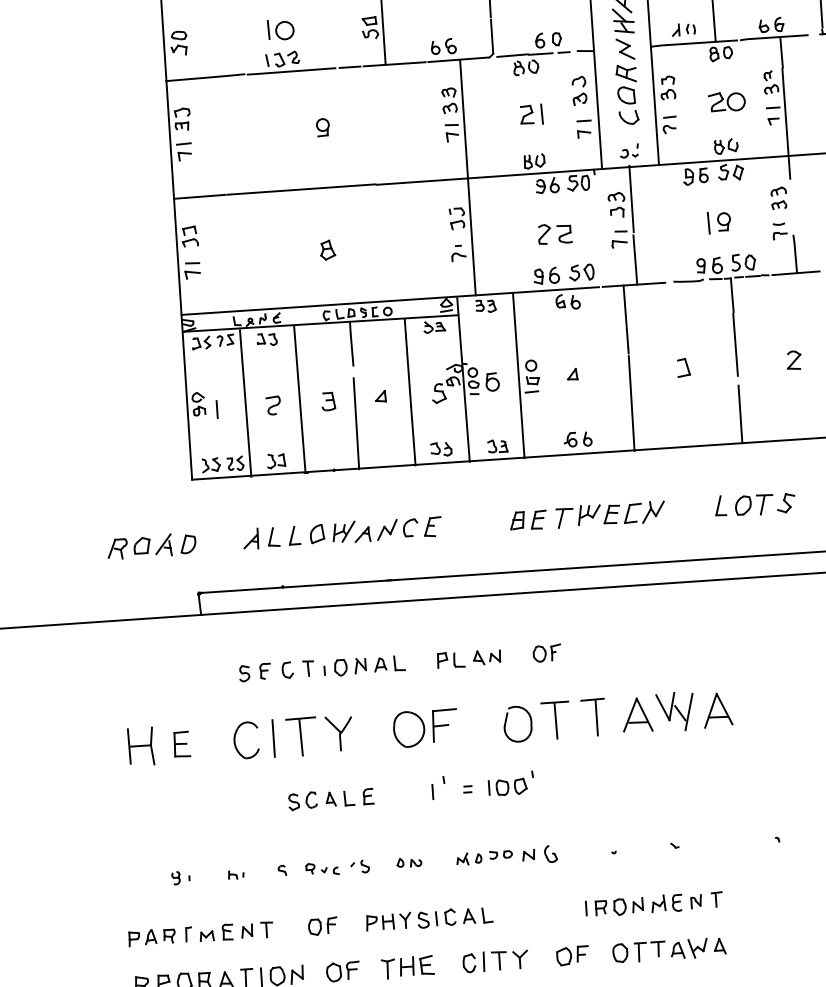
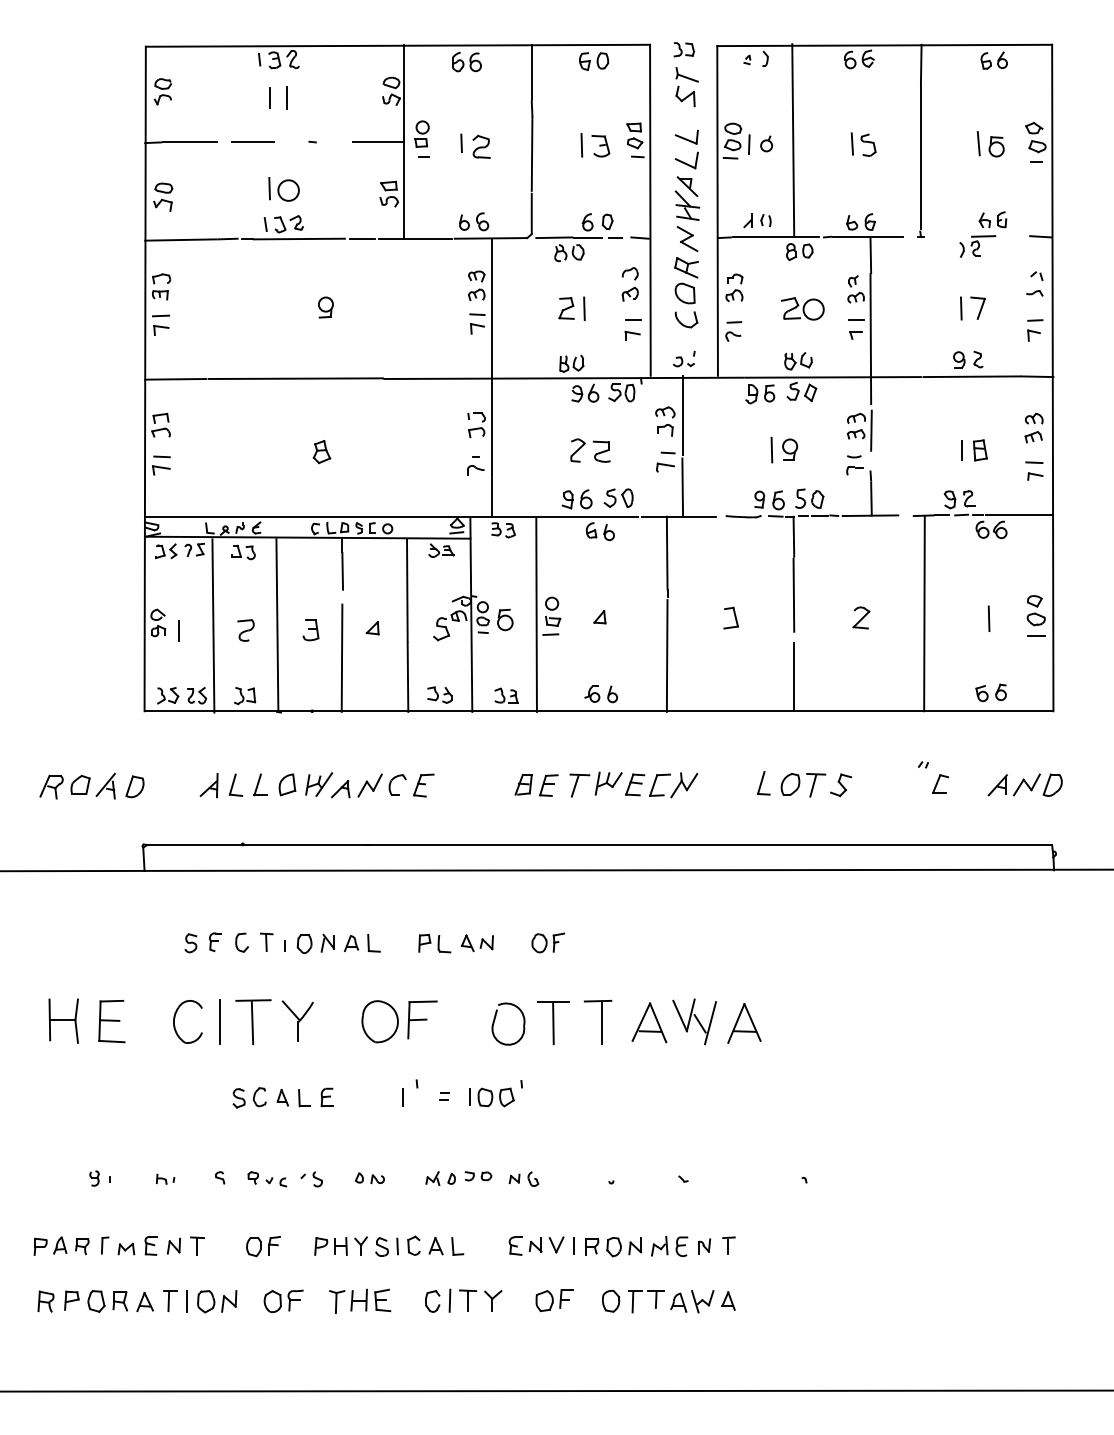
line: (792, 201) -> (871, 430), added
part: (181, 744) -> (111, 1021), size x1.43
part: (539, 854) -> (523, 1178), size x0.71
part: (554, 910) -> (536, 1245), added

